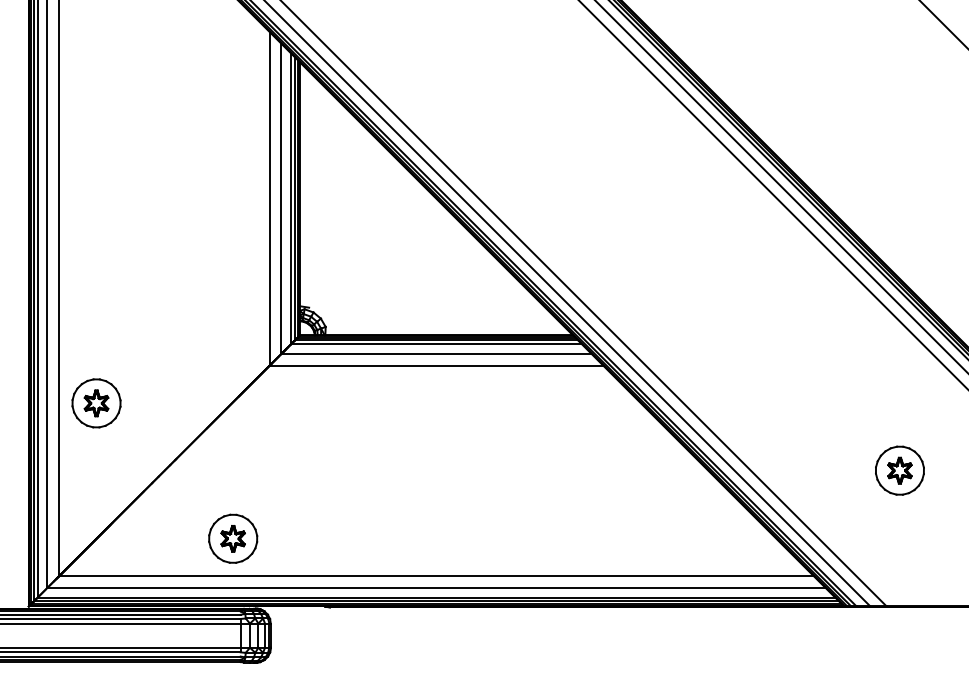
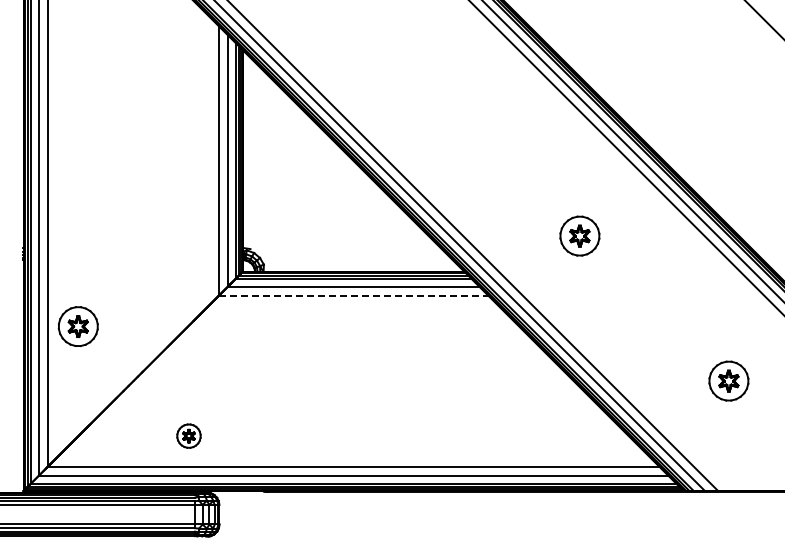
part: (715, 290) -> (579, 235), added
line: (436, 364) -> (353, 295), solid -> dashed
part: (232, 537) -> (188, 435), size x0.6

